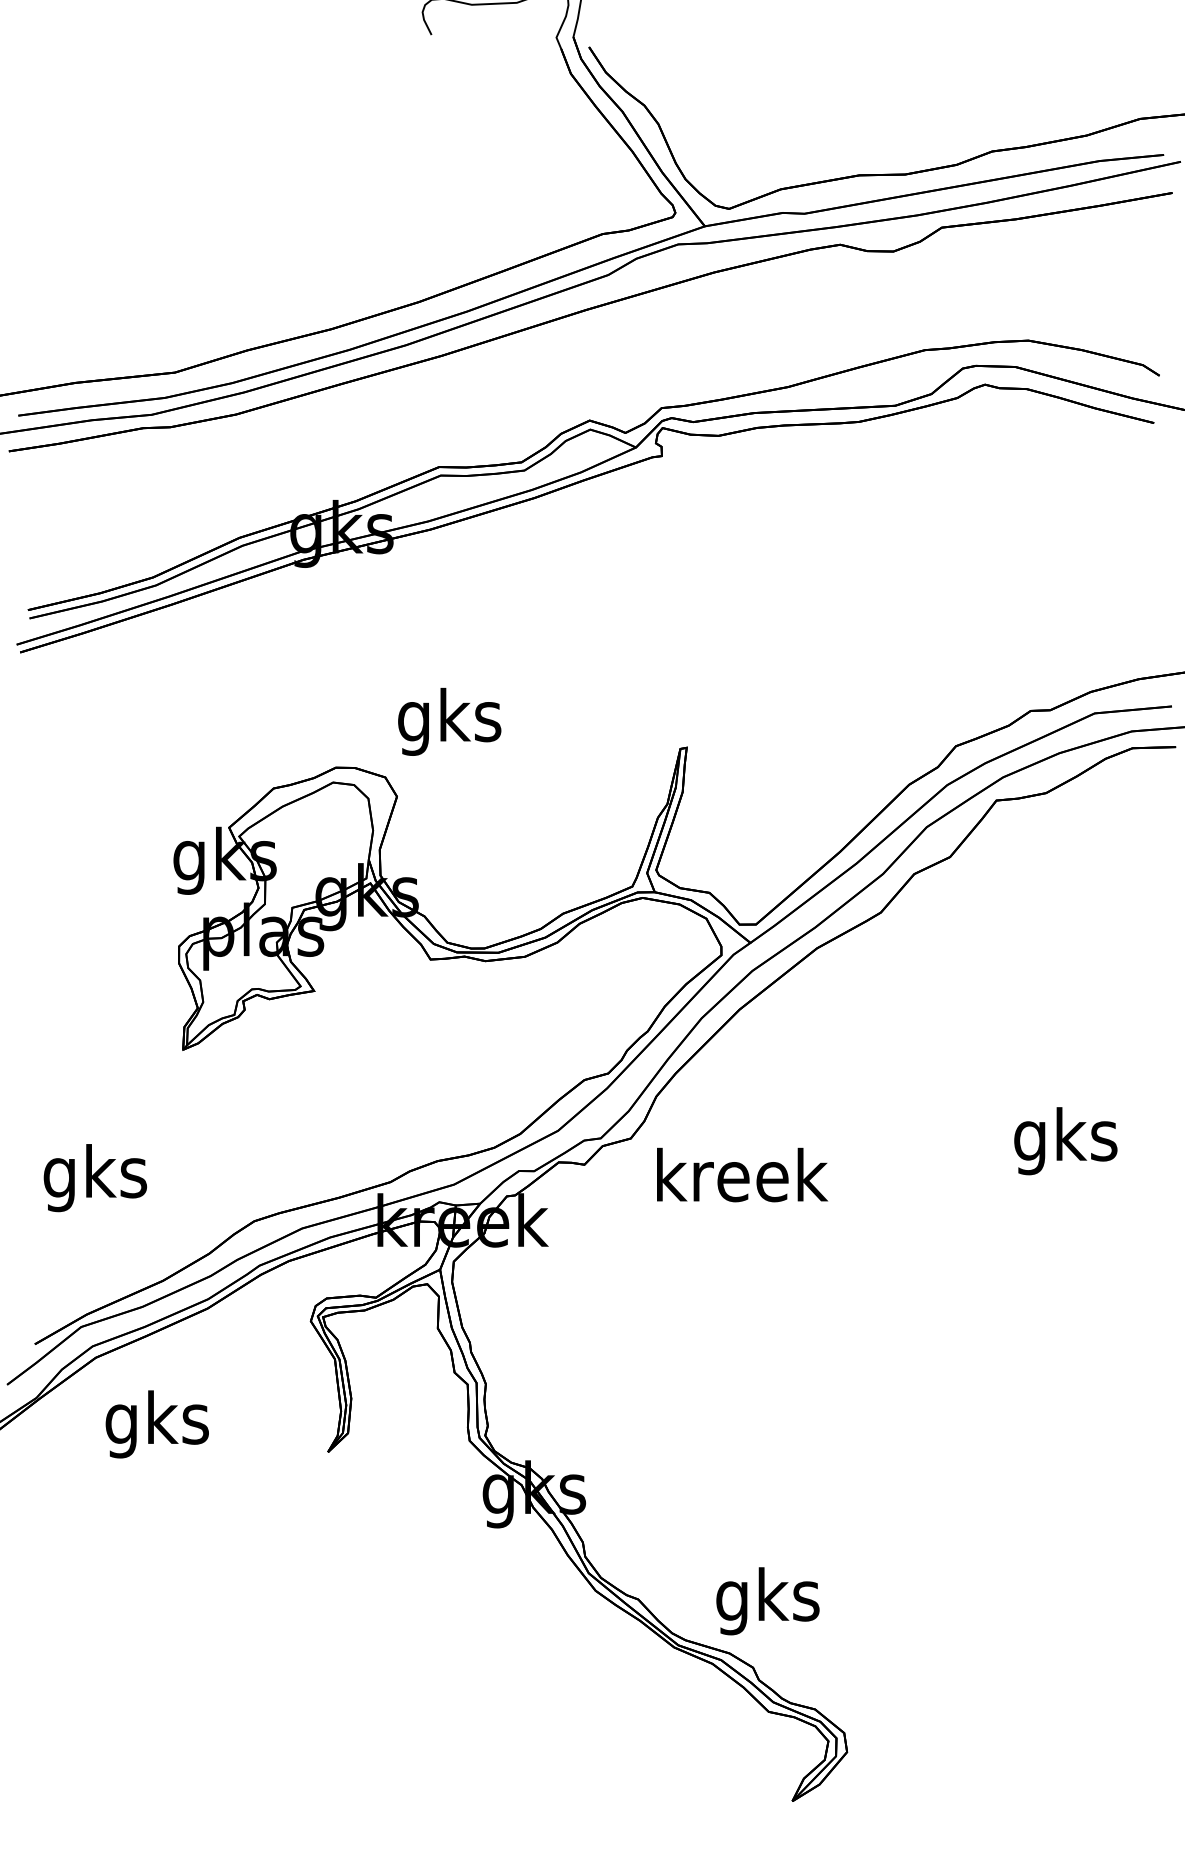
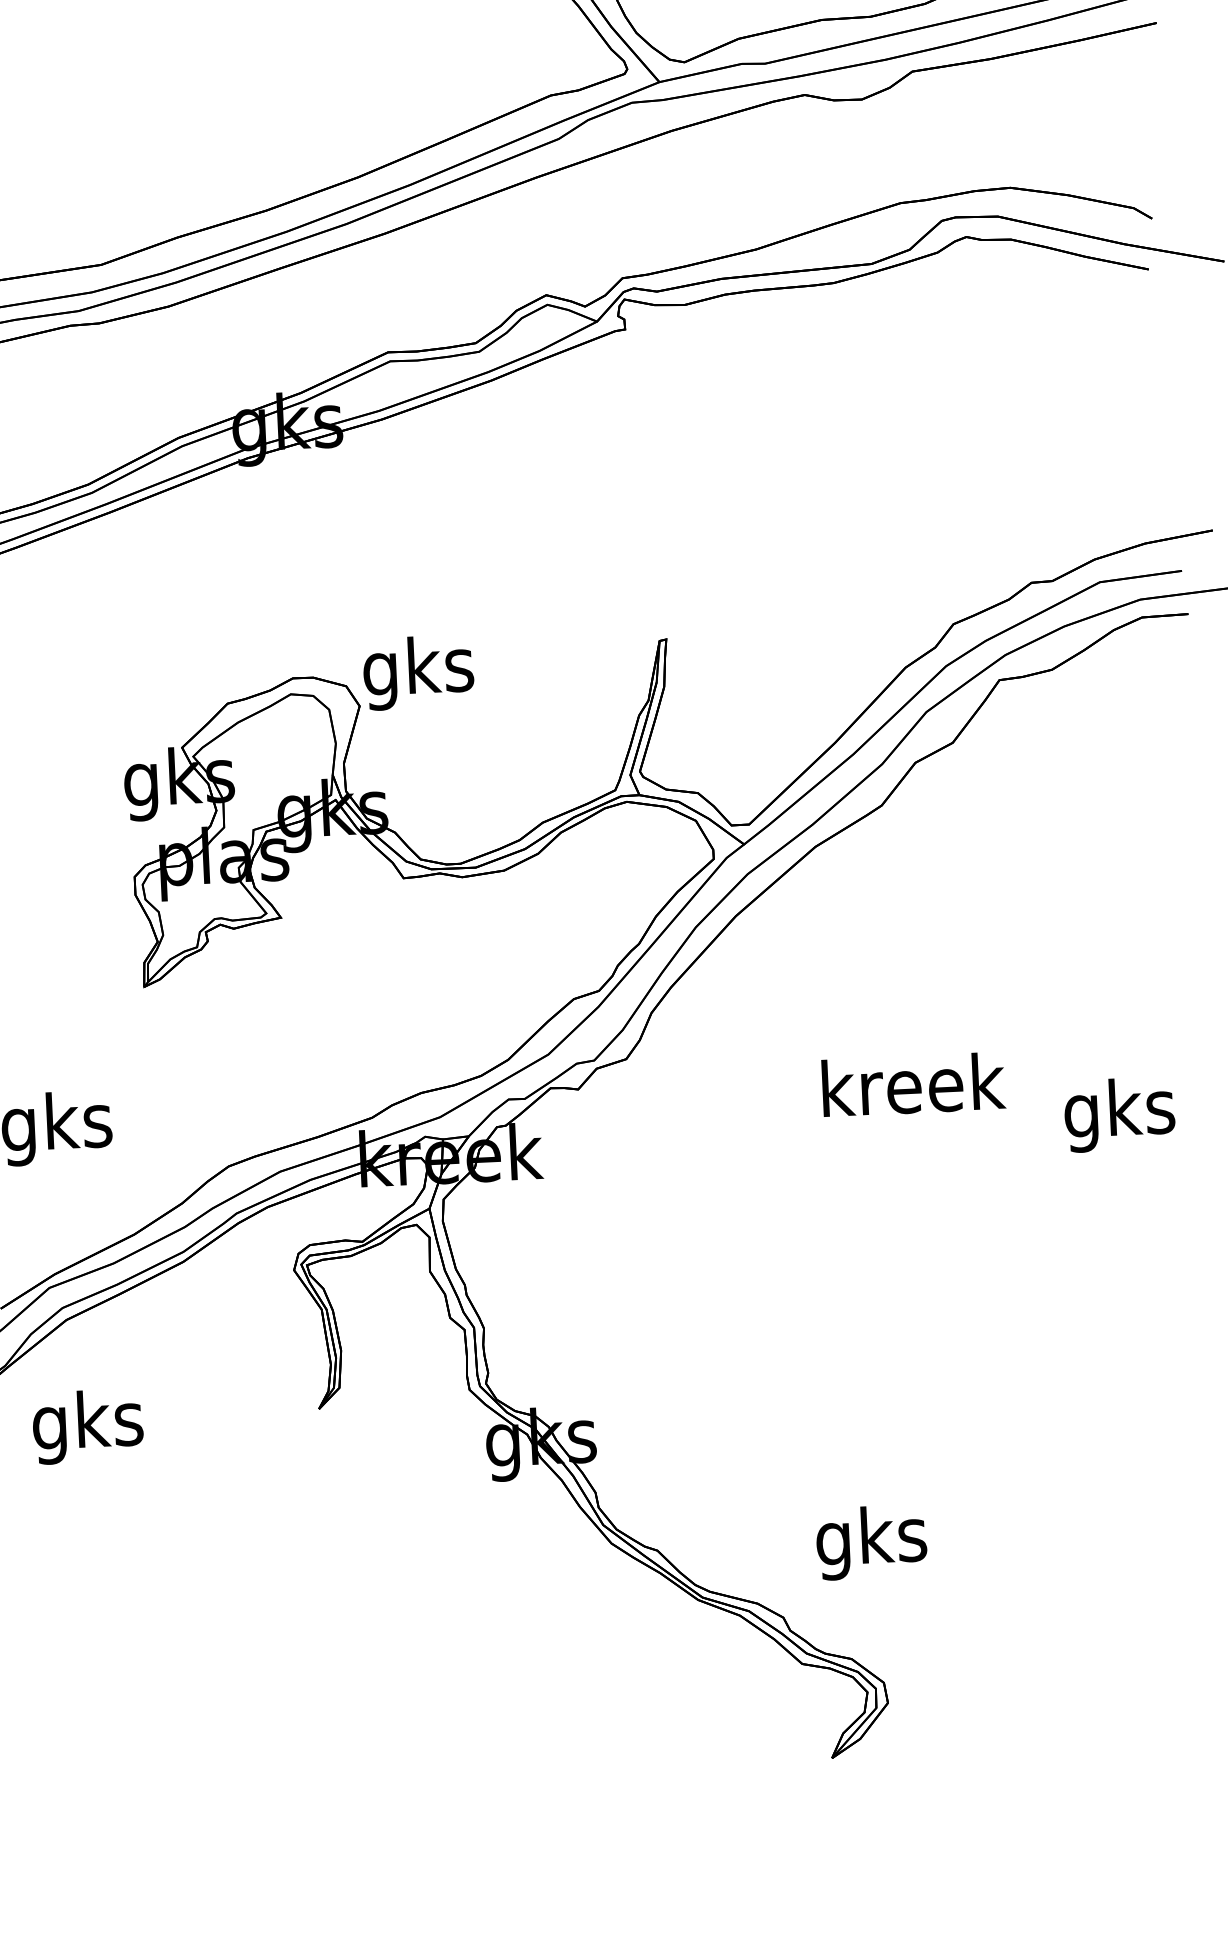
text: (449, 721) -> (418, 672), moved
text: (1065, 1141) -> (1119, 1115), moved
text: (742, 1174) -> (913, 1084), moved
text: (156, 1424) -> (87, 1426), moved
text: (767, 1601) -> (871, 1542), moved

